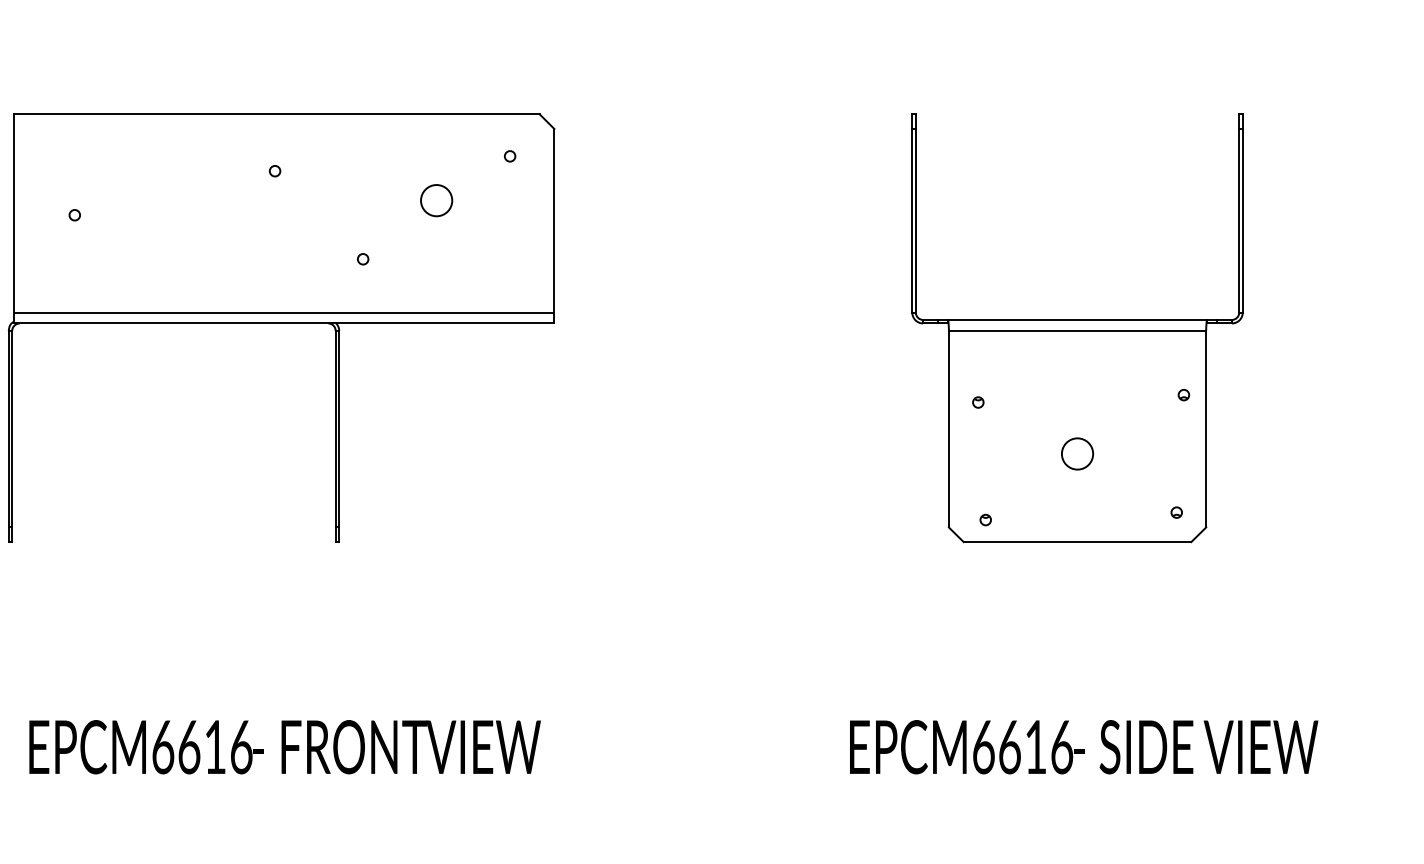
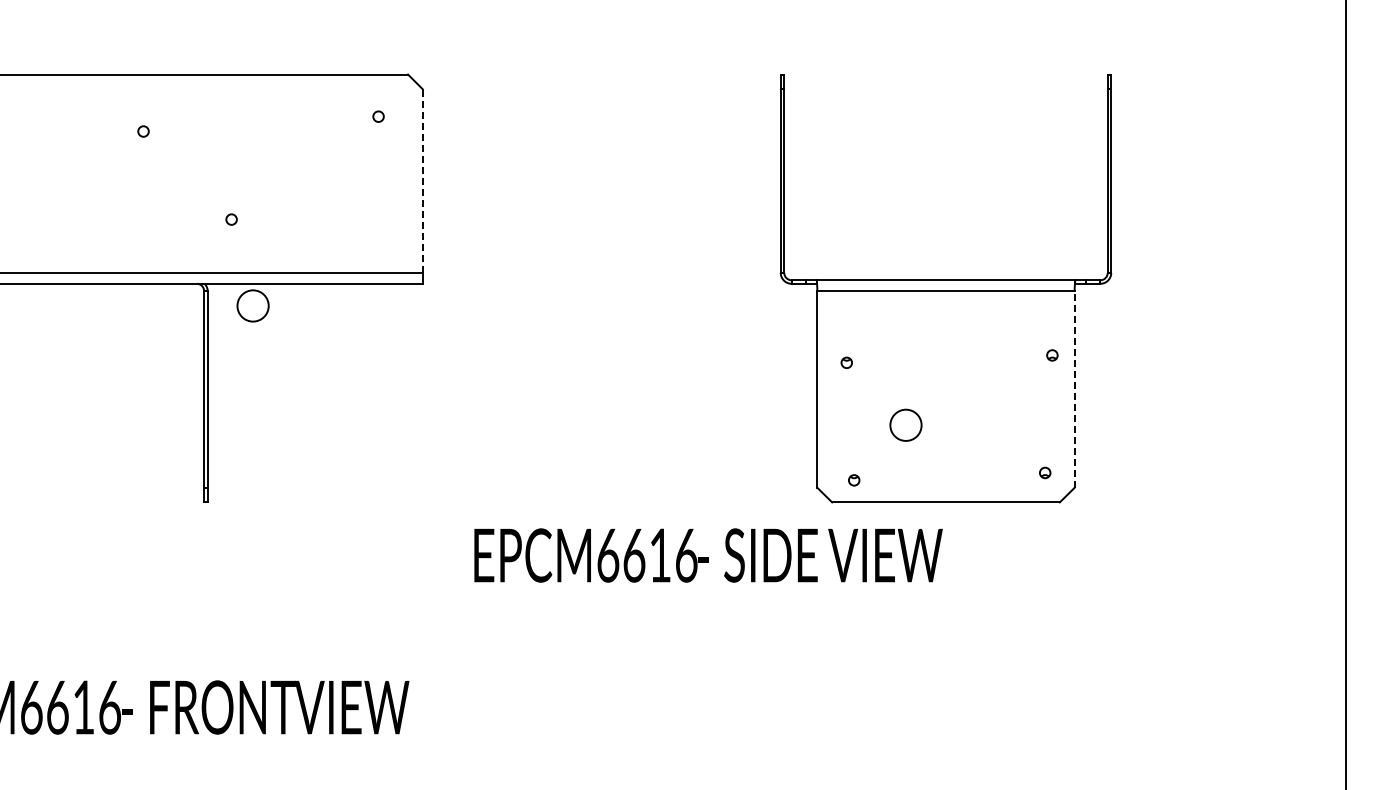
circle: (436, 200) -> (252, 305), moved
line: (554, 220) -> (422, 180), solid -> dashed
line: (1206, 428) -> (1074, 388), solid -> dashed
circle: (1077, 453) -> (905, 424), moved
text: (1084, 747) -> (708, 555), moved

